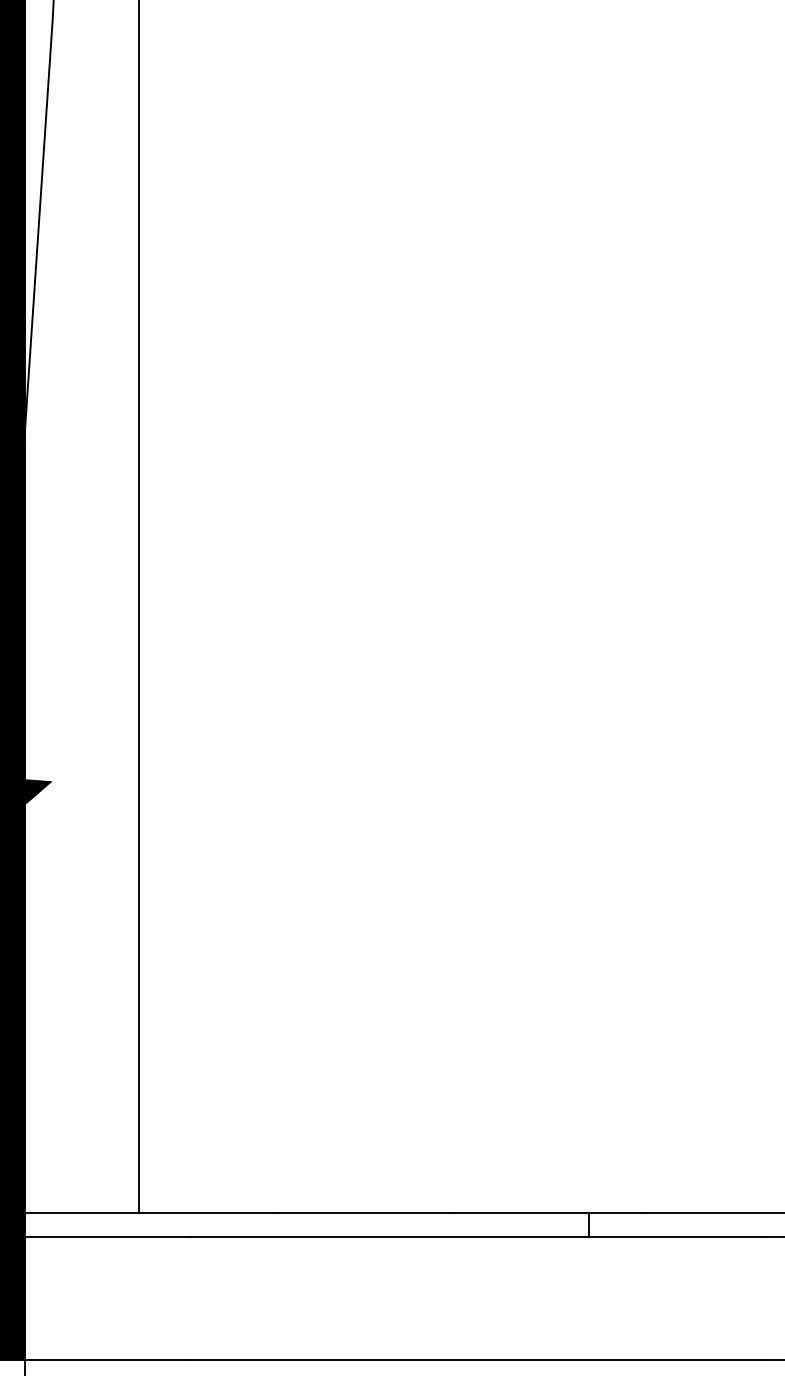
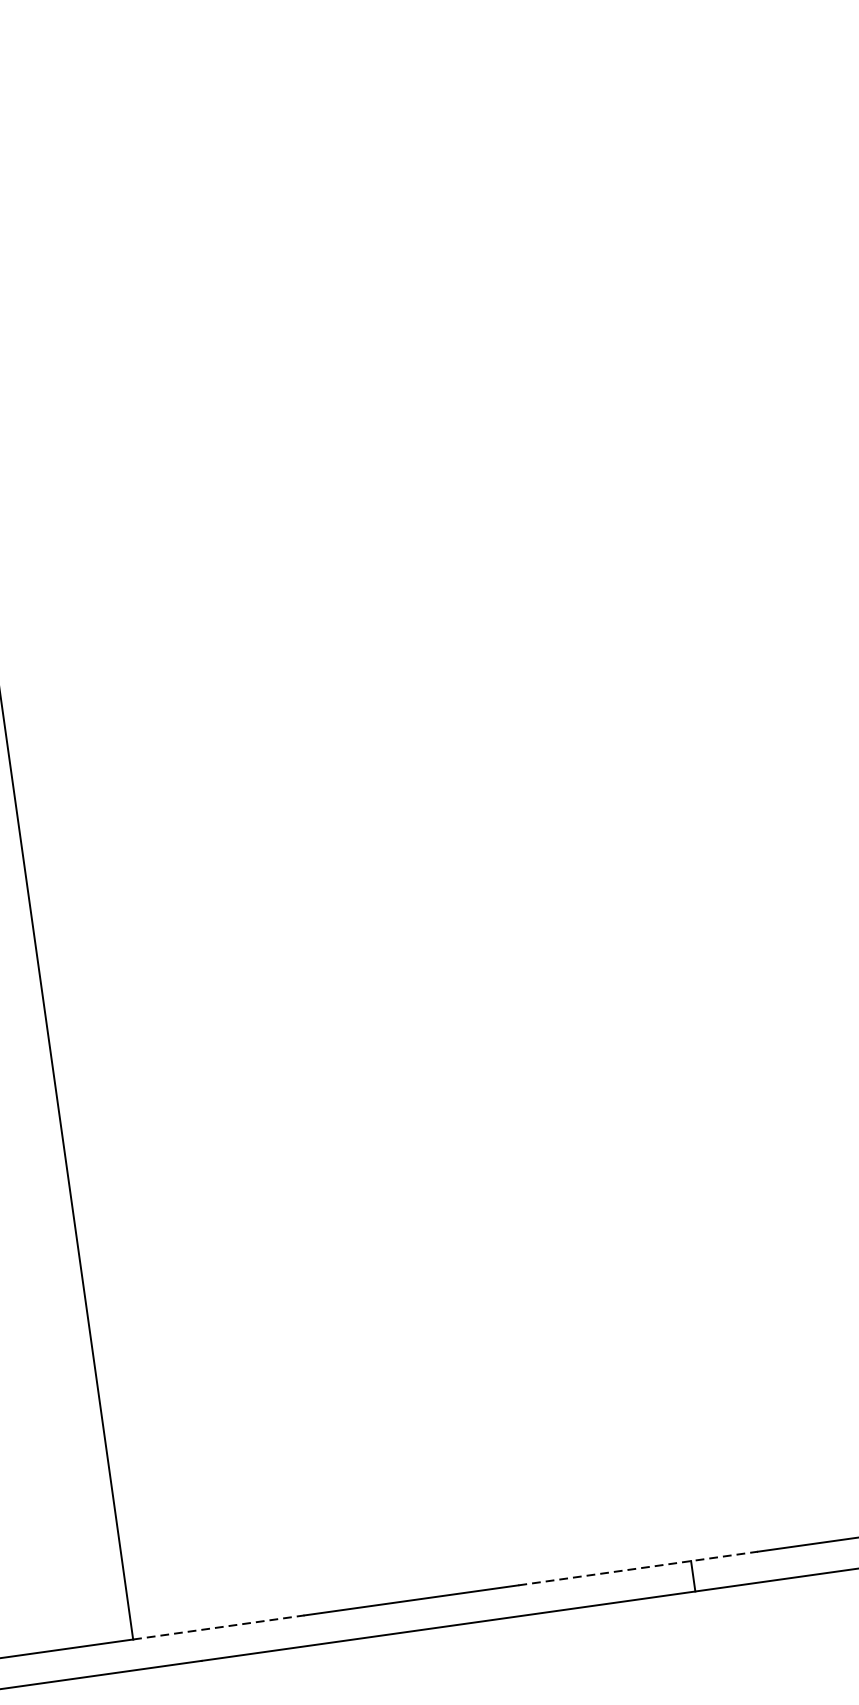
line: (208, 1212) -> (219, 1626), solid -> dashed
line: (546, 1212) -> (638, 1567), solid -> dashed

